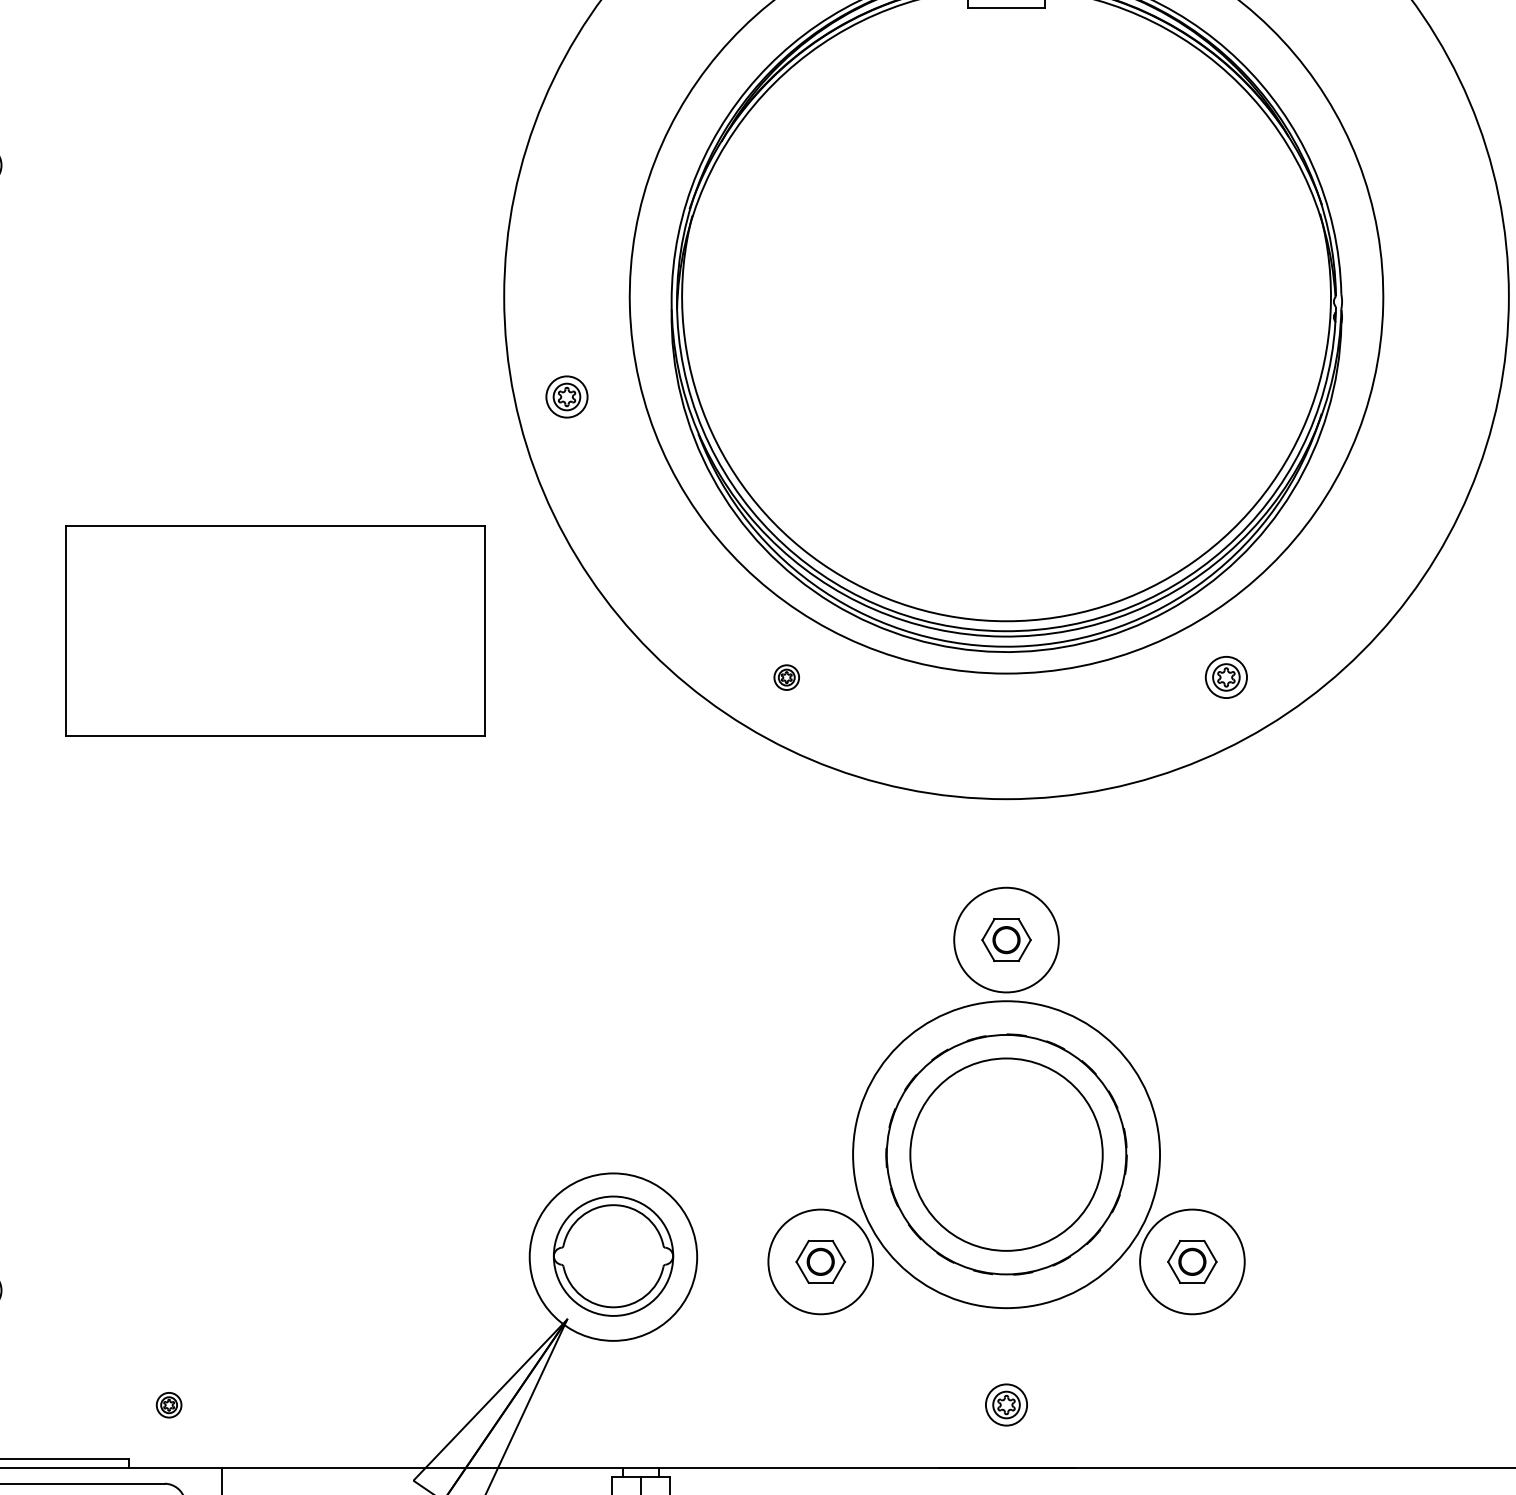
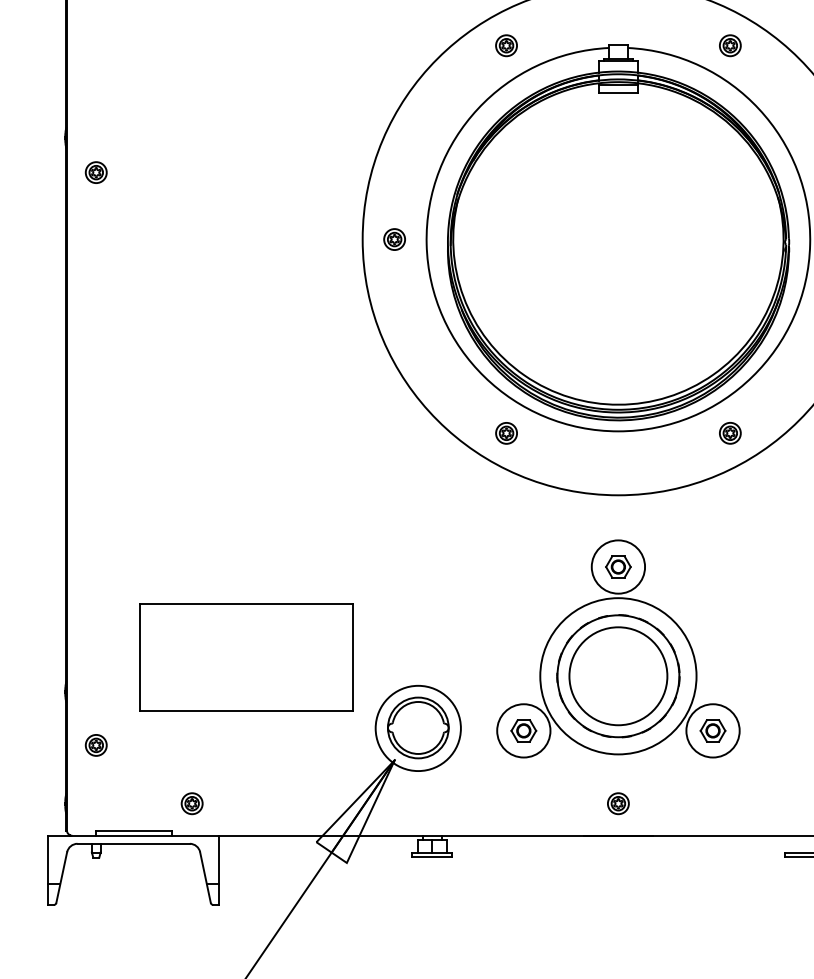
part: (566, 396) -> (394, 239), moved
part: (275, 630) -> (246, 657), moved
part: (786, 677) -> (506, 433), size x1.67
part: (167, 1404) -> (191, 803), size x1.67

